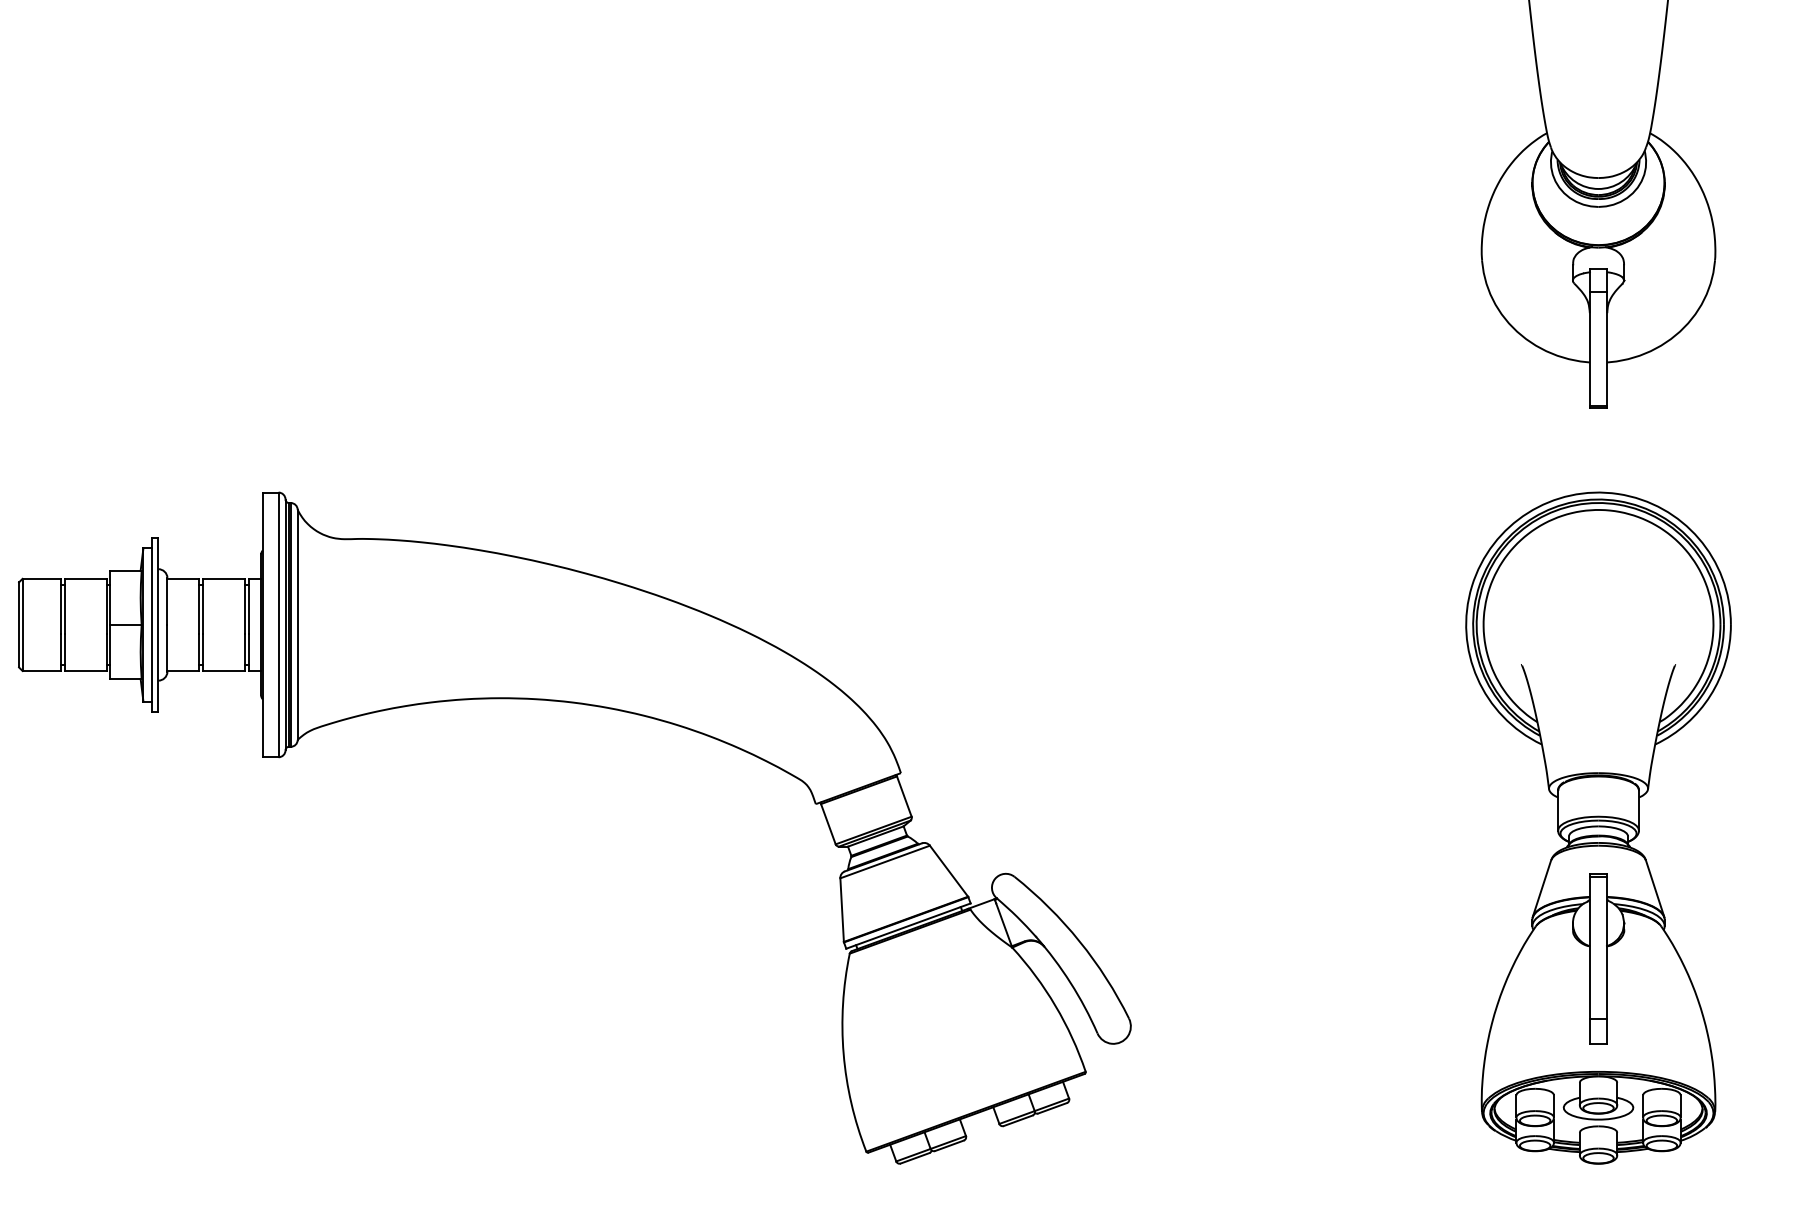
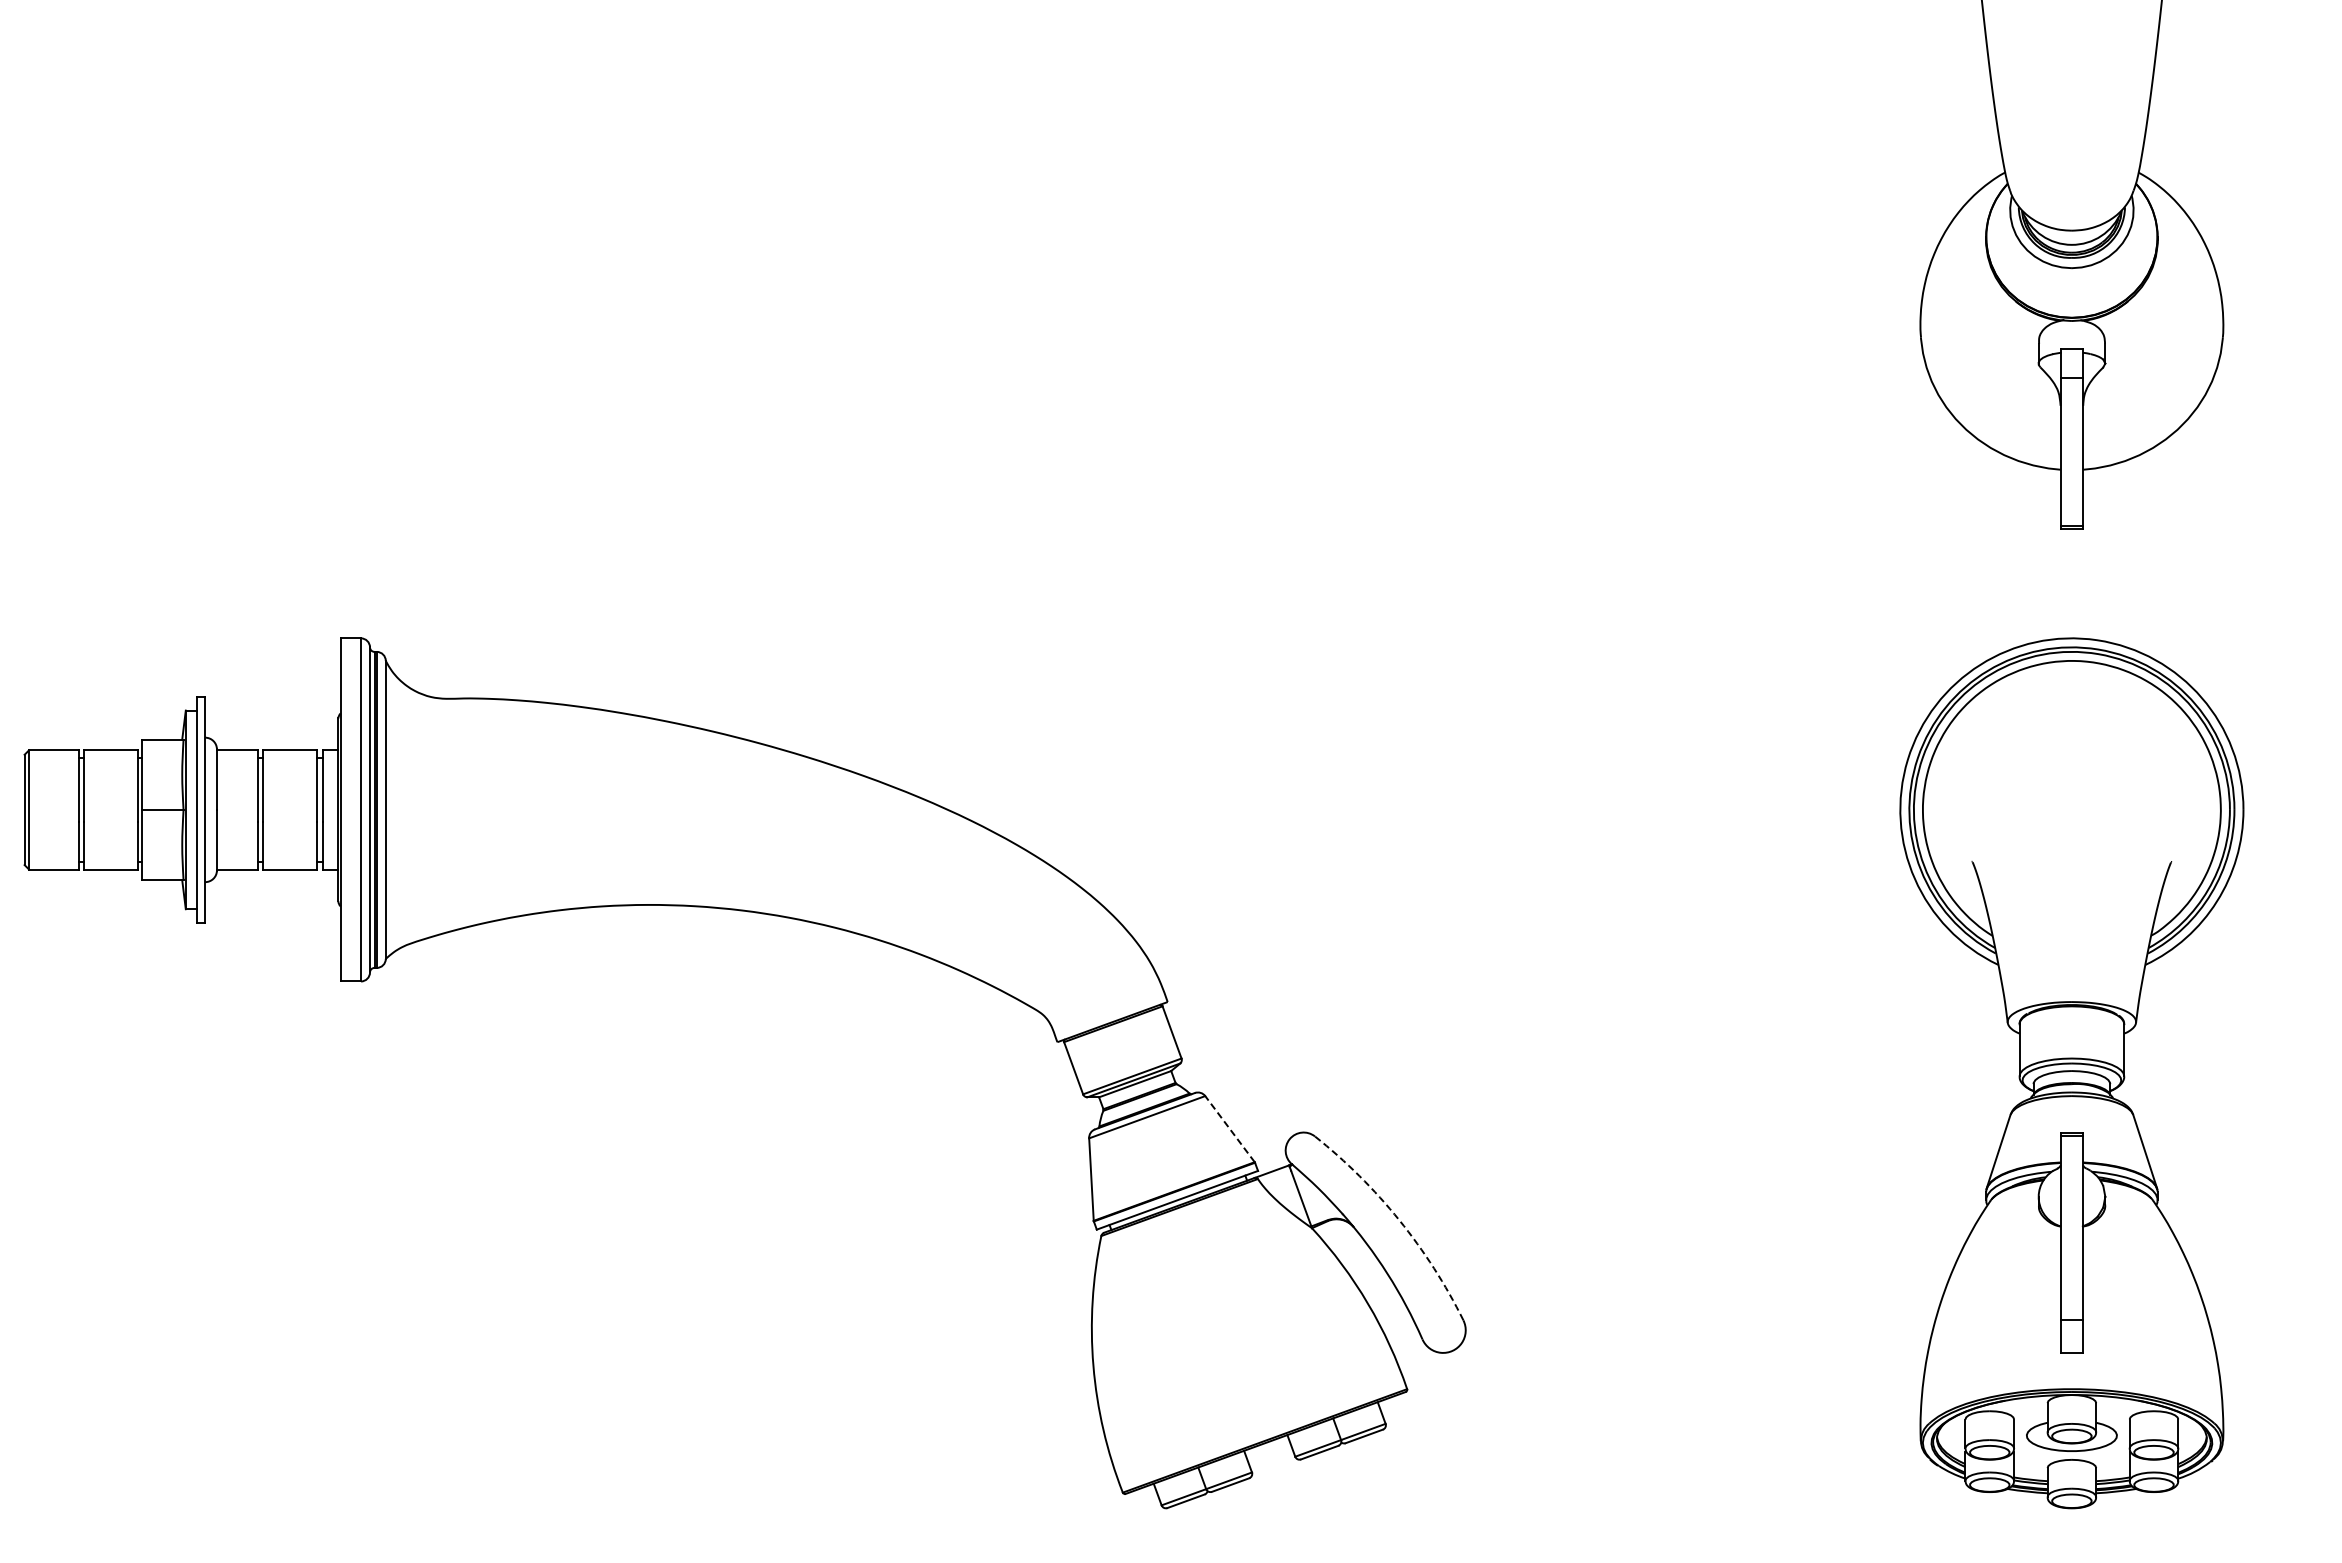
line: (948, 870) -> (1229, 1128), solid -> dashed
arc: (1079, 941) -> (1399, 1220), solid -> dashed

